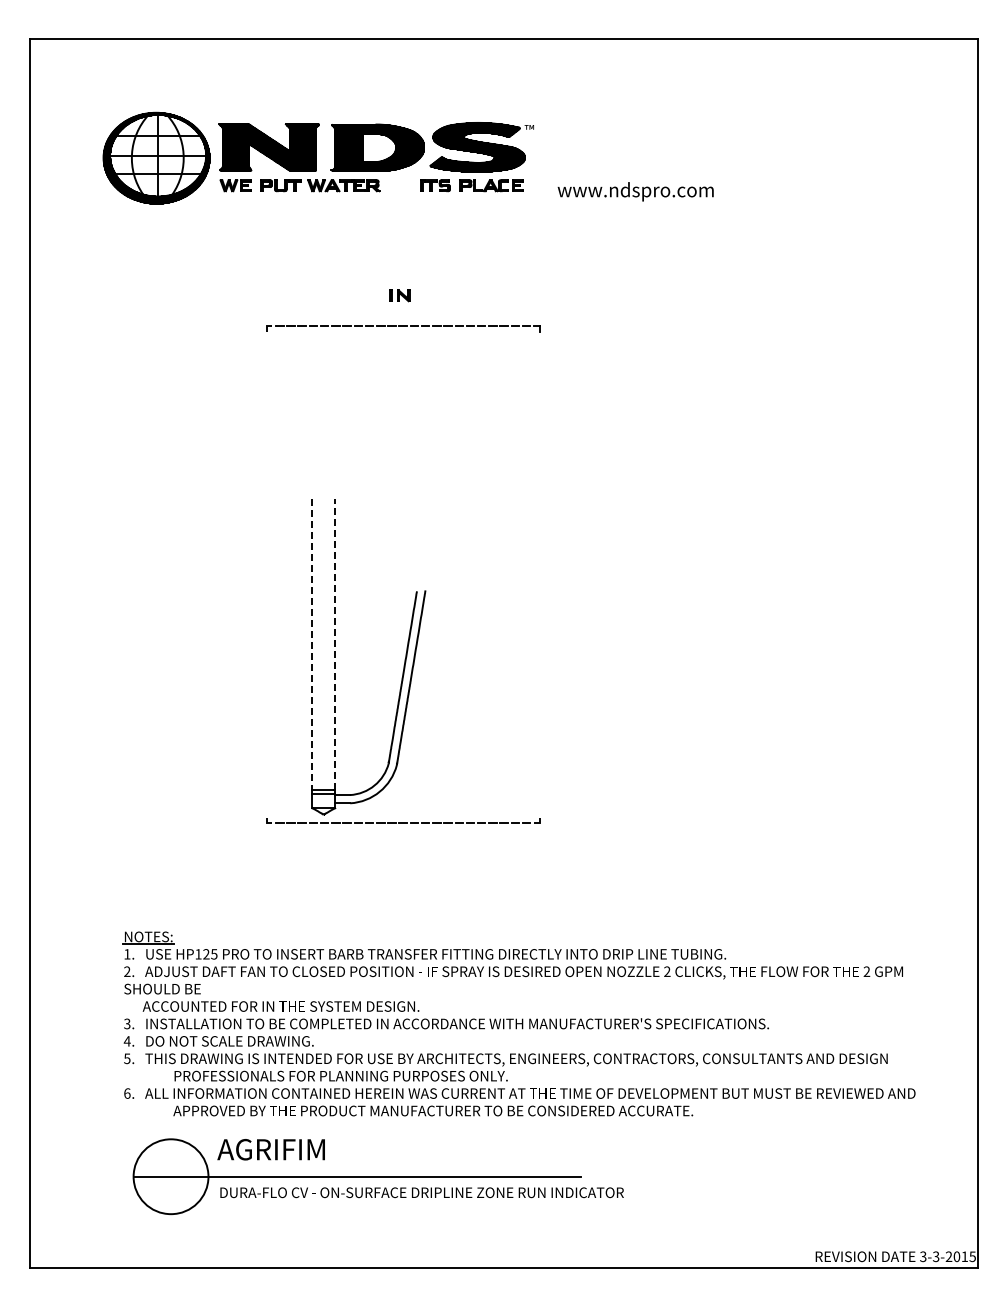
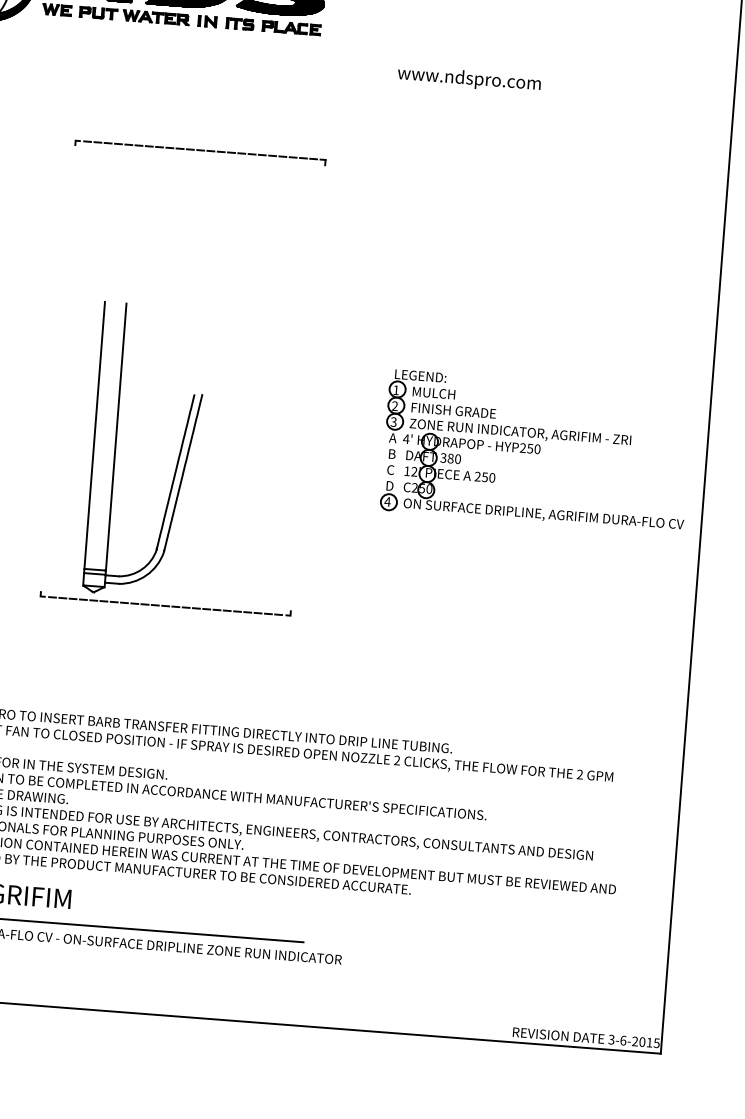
text: (635, 191) -> (469, 79), moved
part: (399, 295) -> (207, 21), moved
part: (792, 624) -> (536, 451), added
line: (312, 644) -> (95, 435), dashed -> solid
line: (335, 644) -> (116, 437), dashed -> solid
text: (935, 1256) -> (622, 1040), 3-3-2015 -> 3-6-2015

